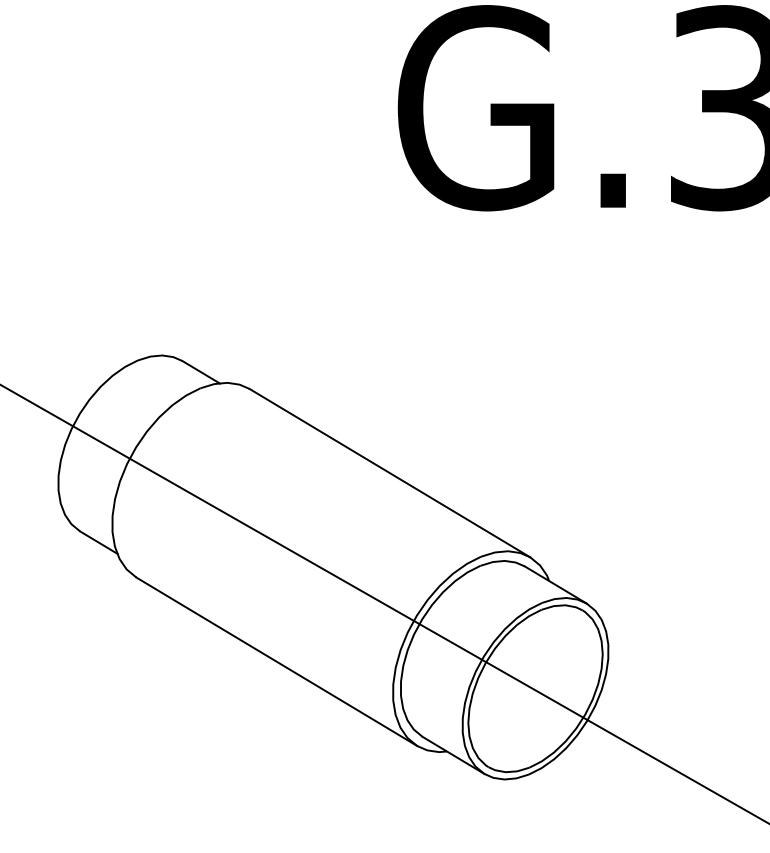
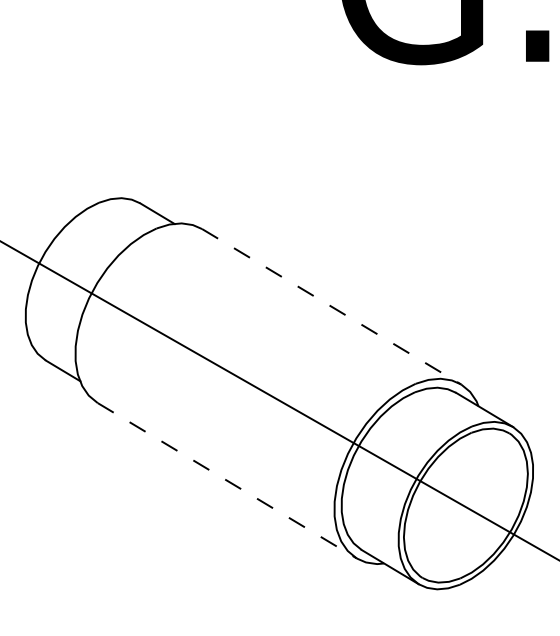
line: (390, 473) -> (332, 307), solid -> dashed
line: (276, 661) -> (226, 480), solid -> dashed

